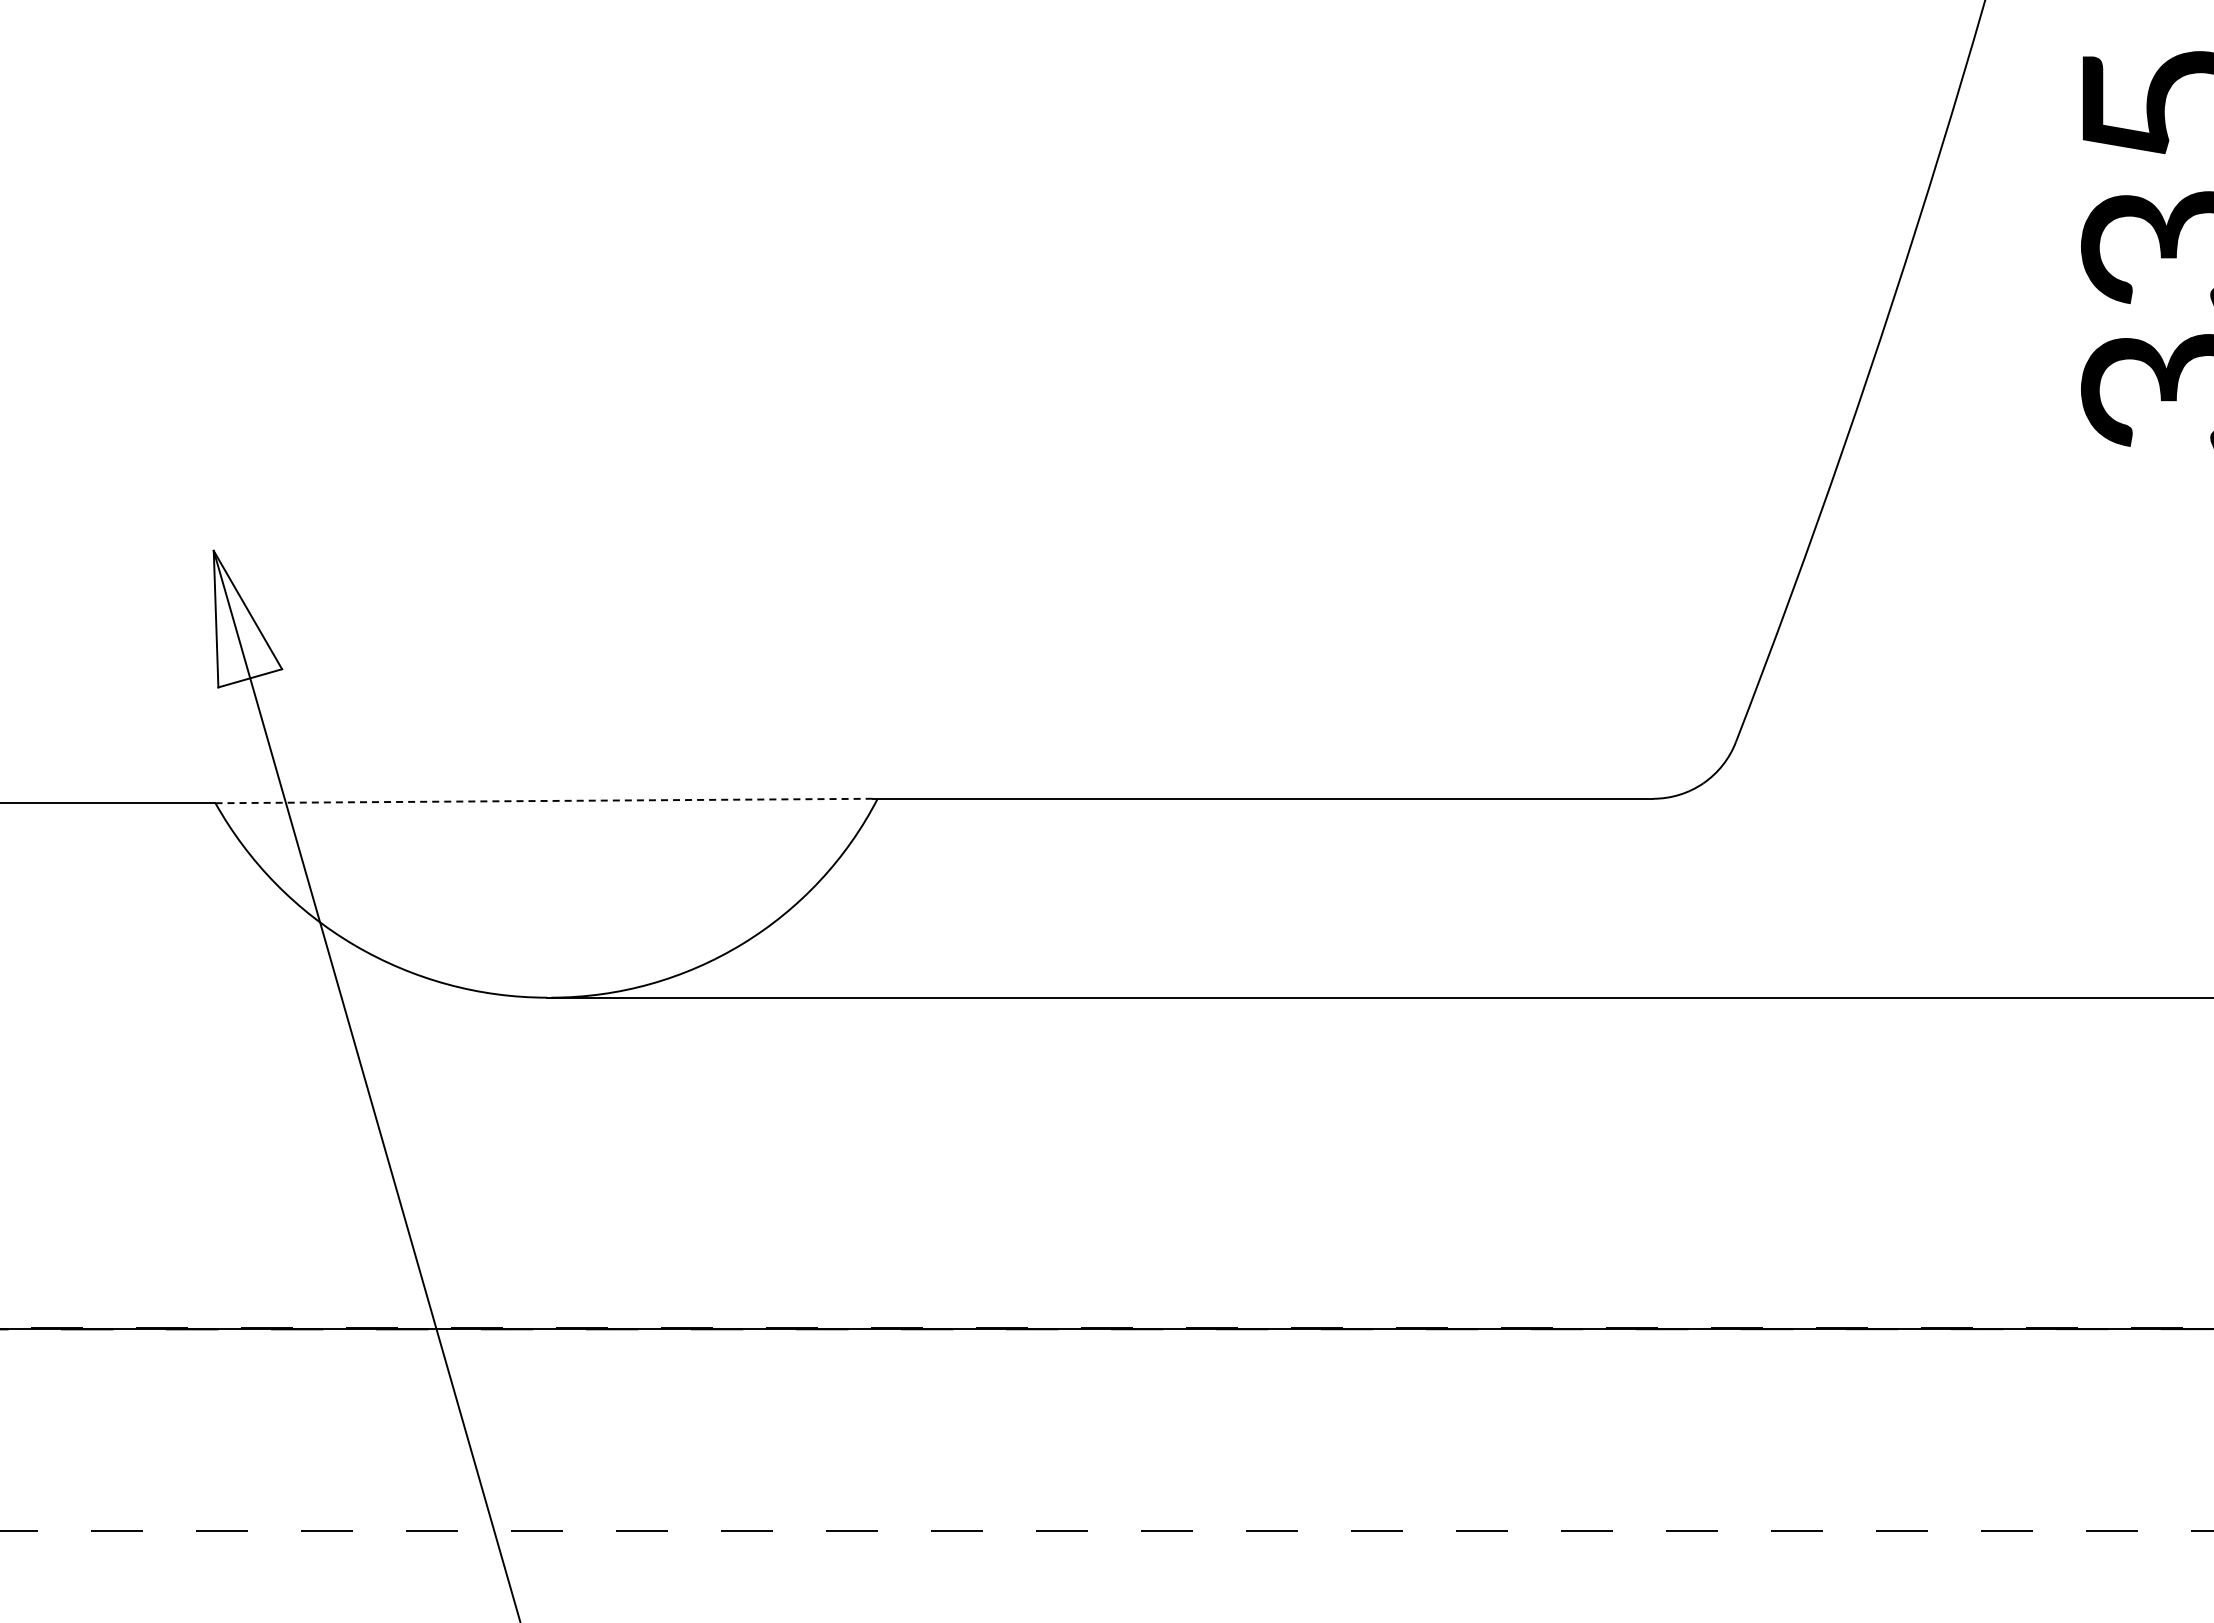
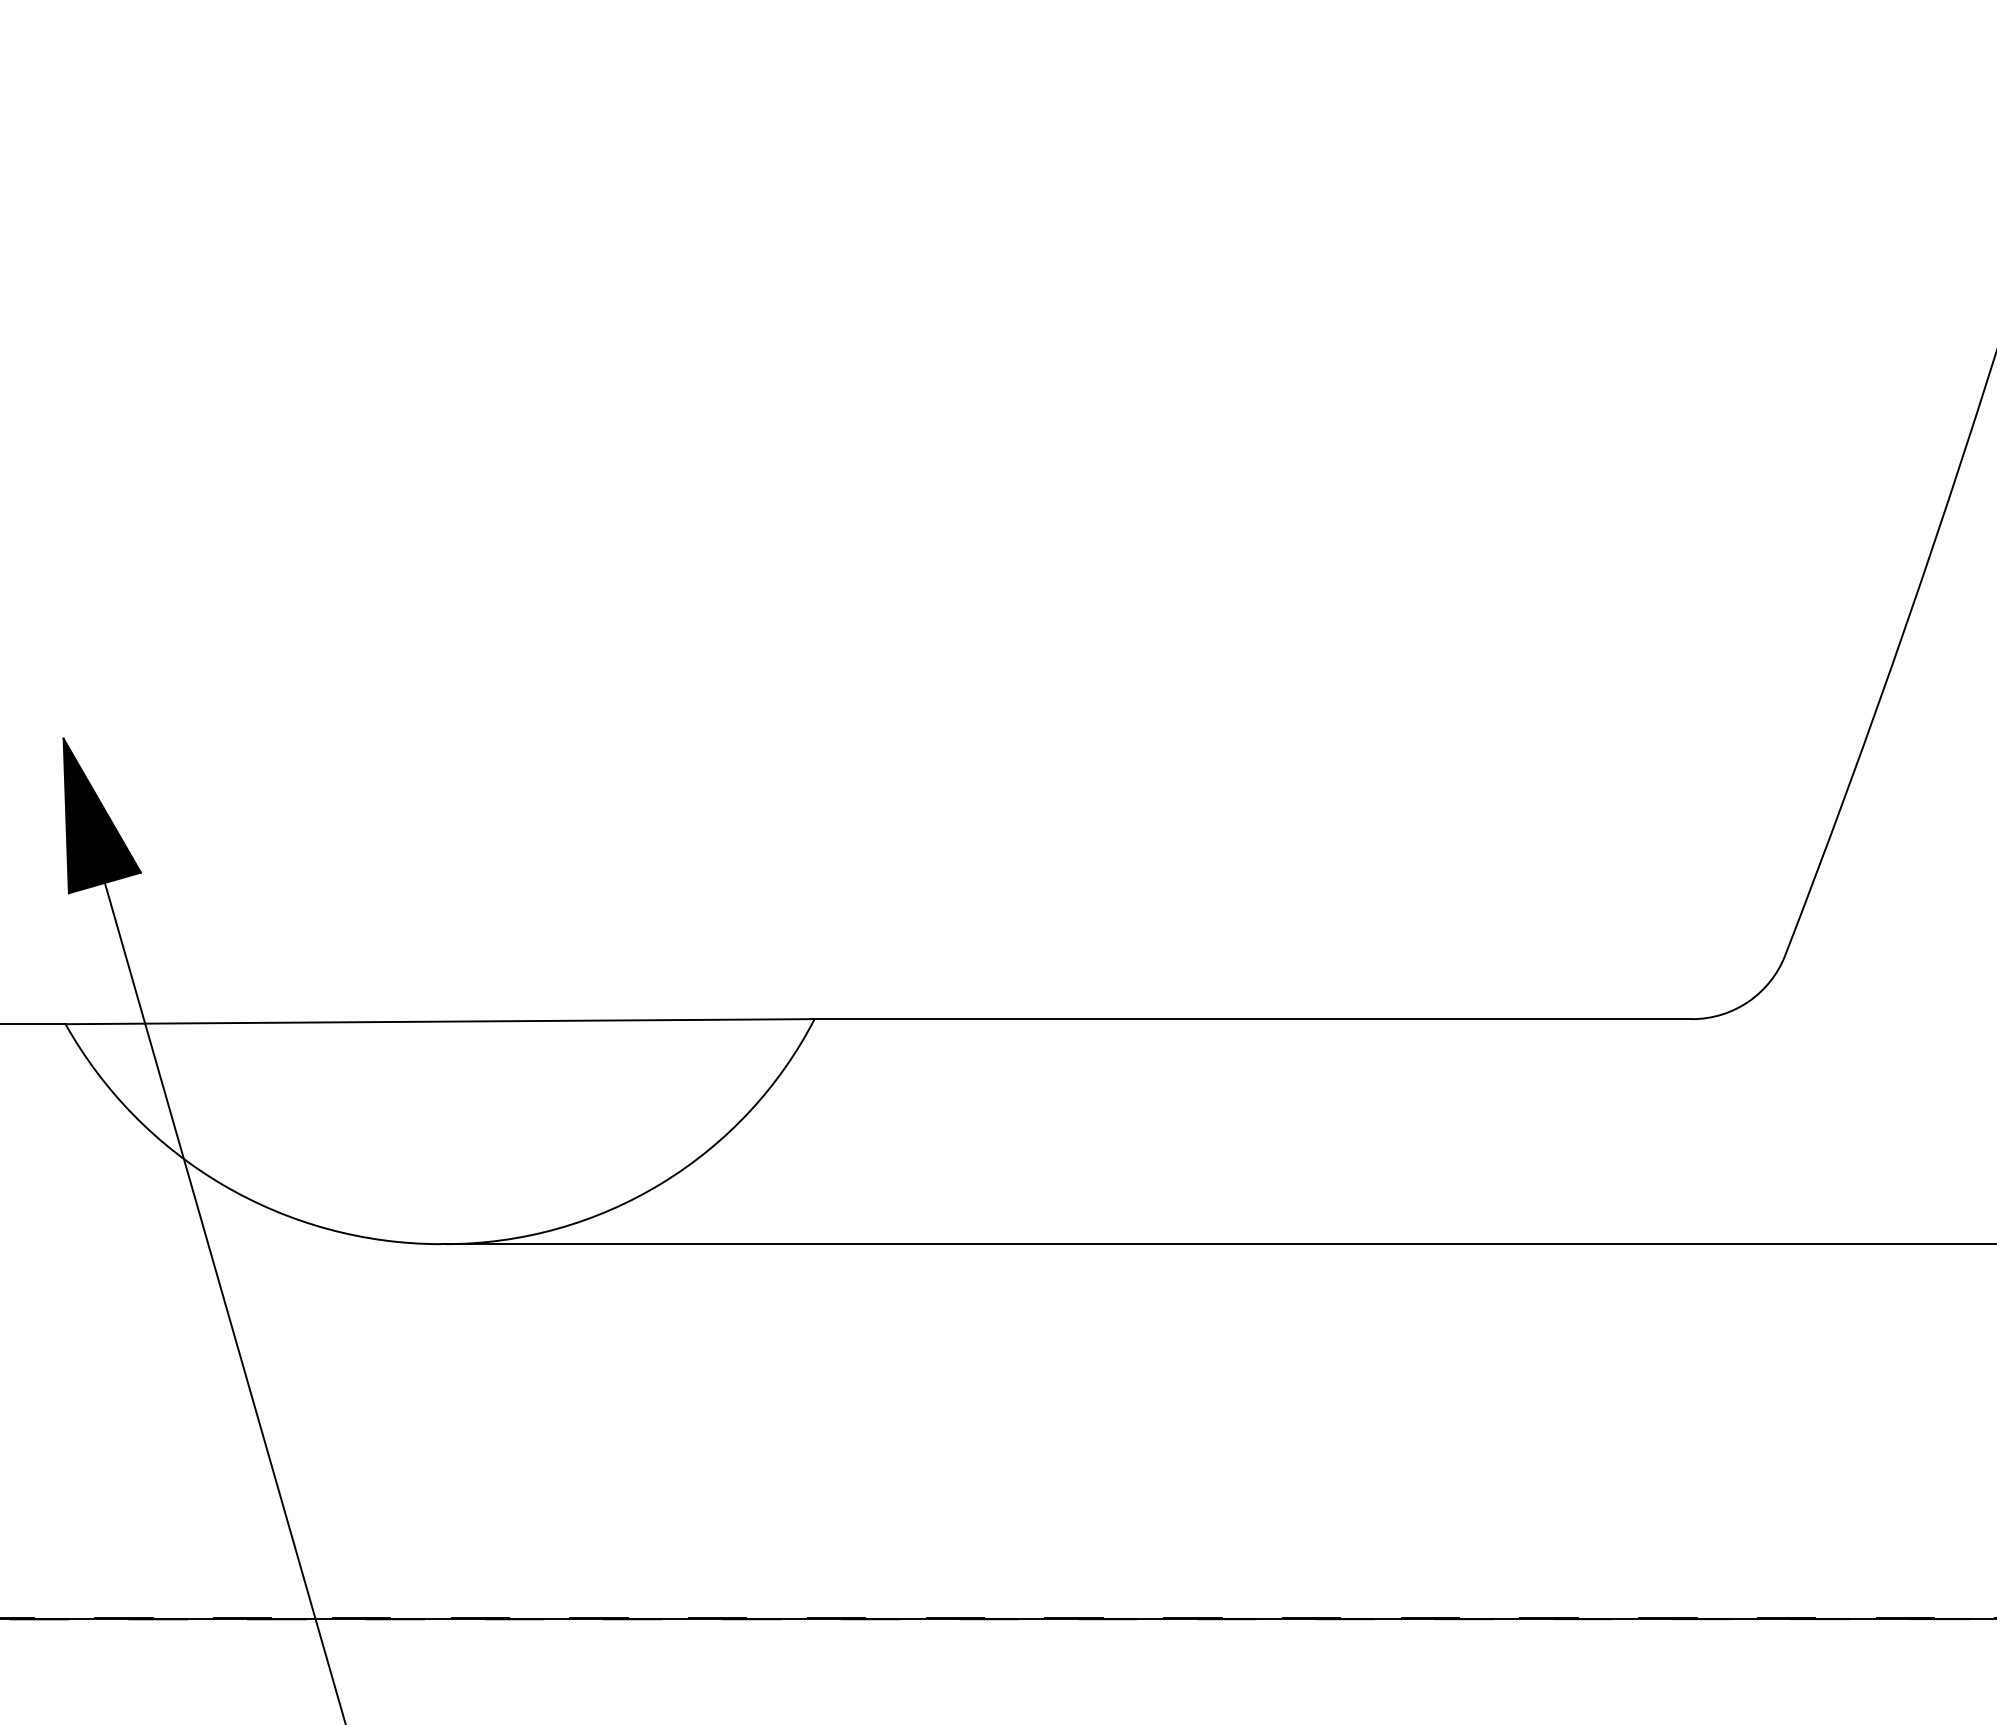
fill: (247, 618) -> (101, 815), added
line: (544, 800) -> (437, 1021), dashed -> solid

